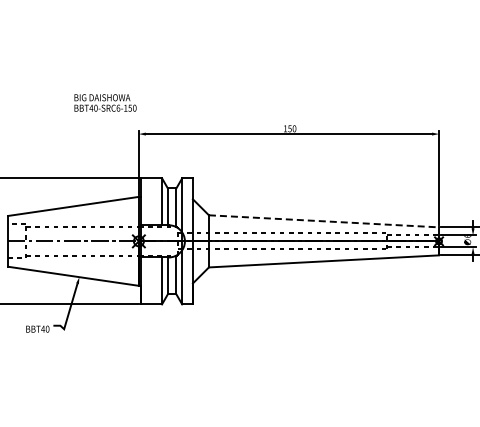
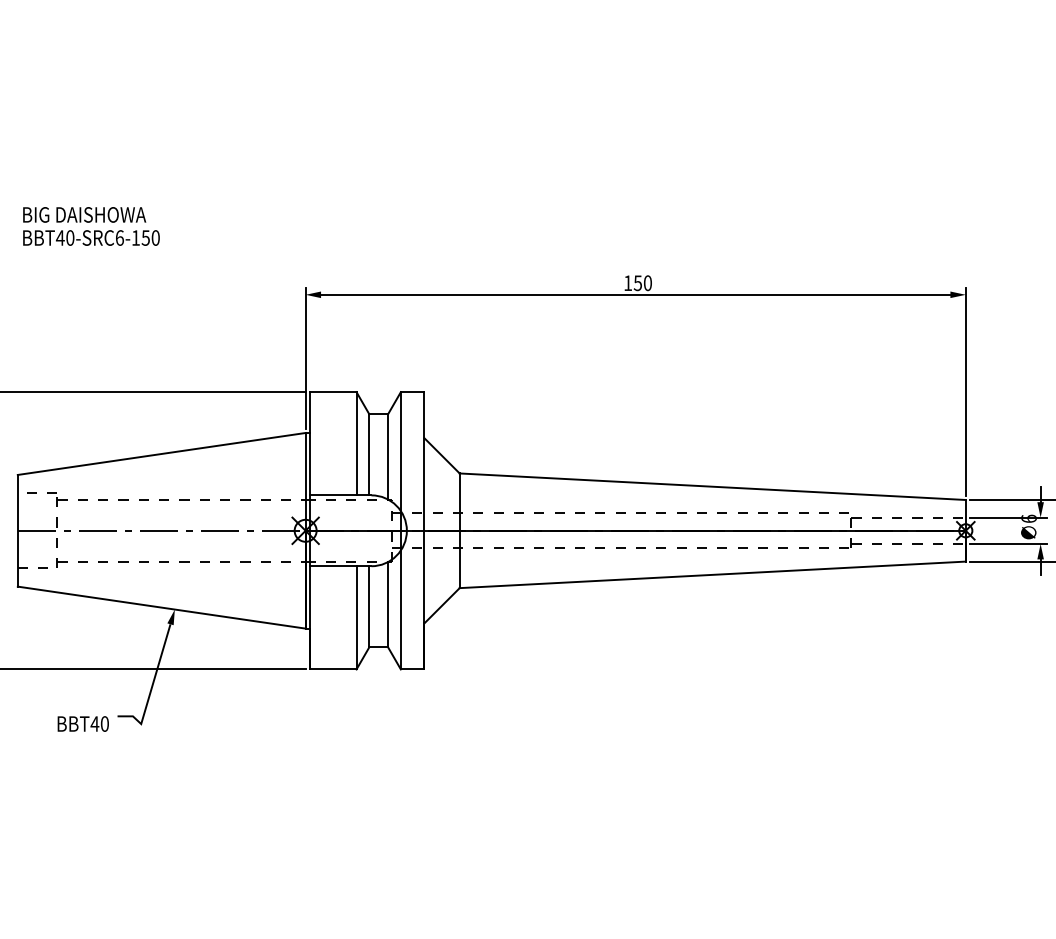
text: (105, 102) -> (91, 225), moved
line: (324, 221) -> (713, 487), dashed -> solid

